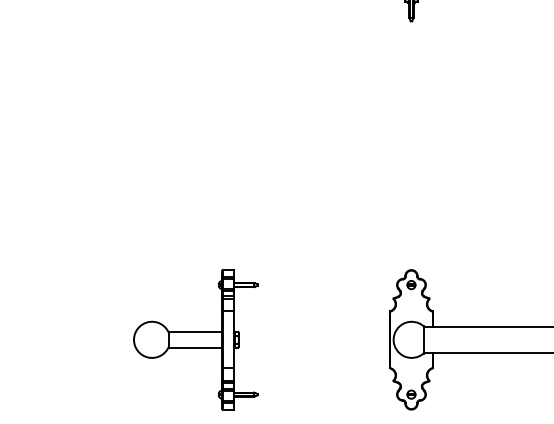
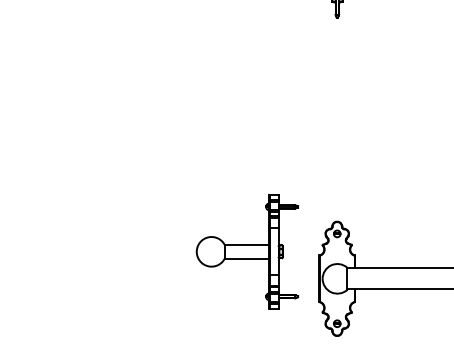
part: (195, 339) -> (247, 251), moved

